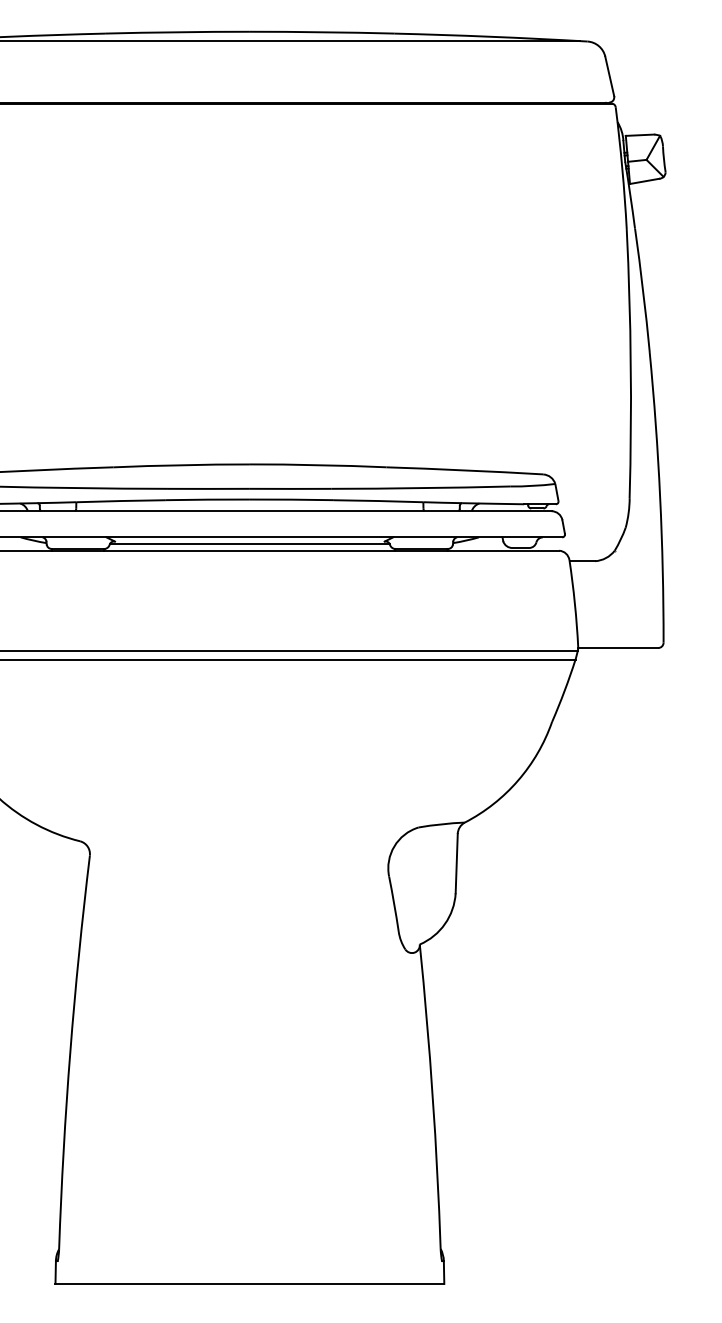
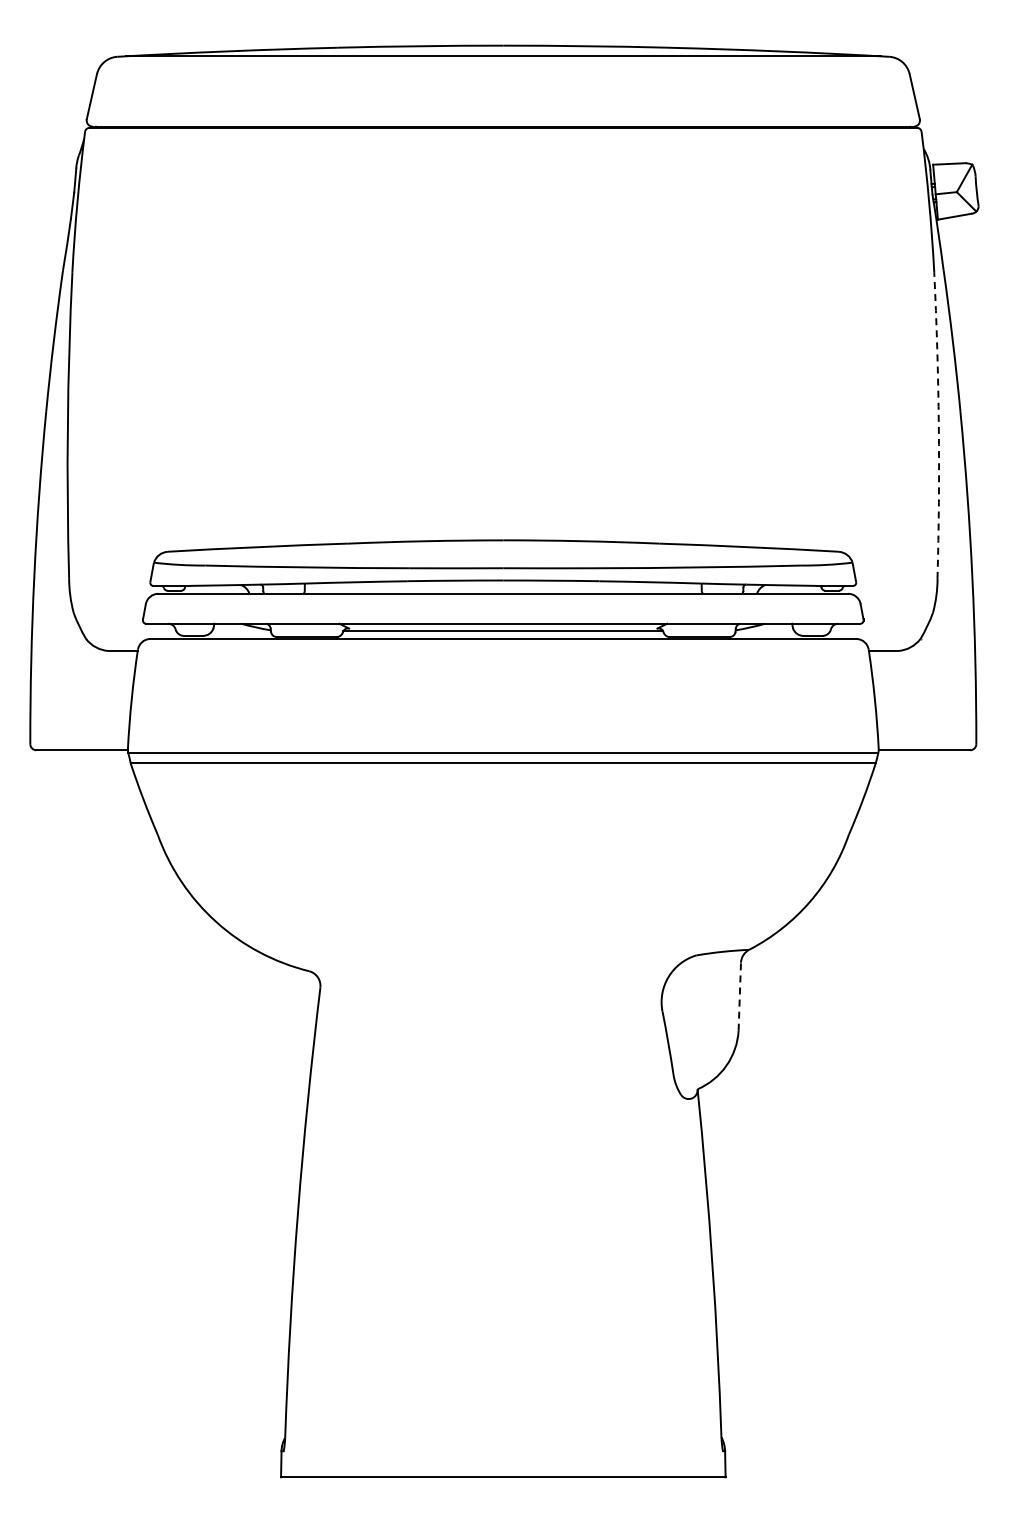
arc: (630, 363) -> (938, 425), solid -> dashed
line: (456, 863) -> (739, 996), solid -> dashed

